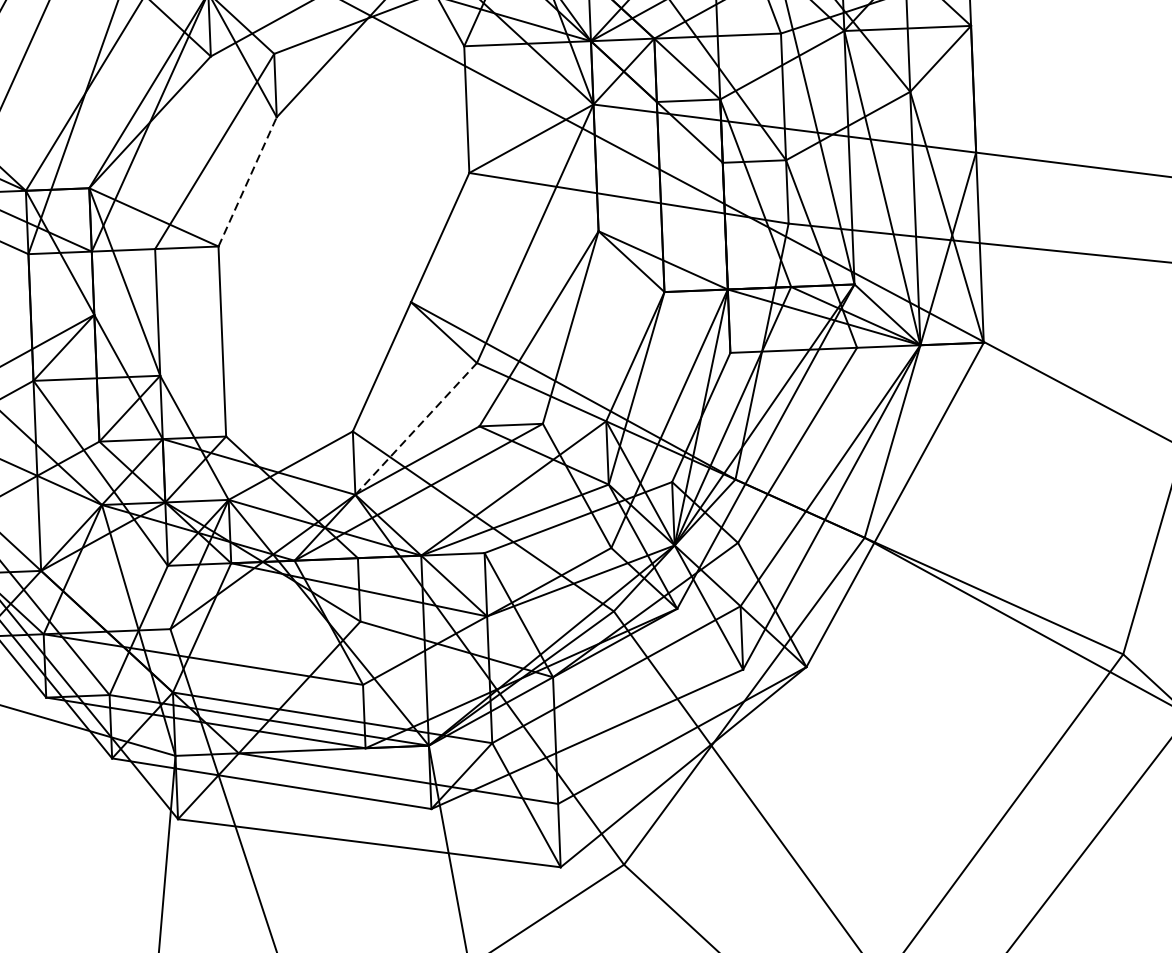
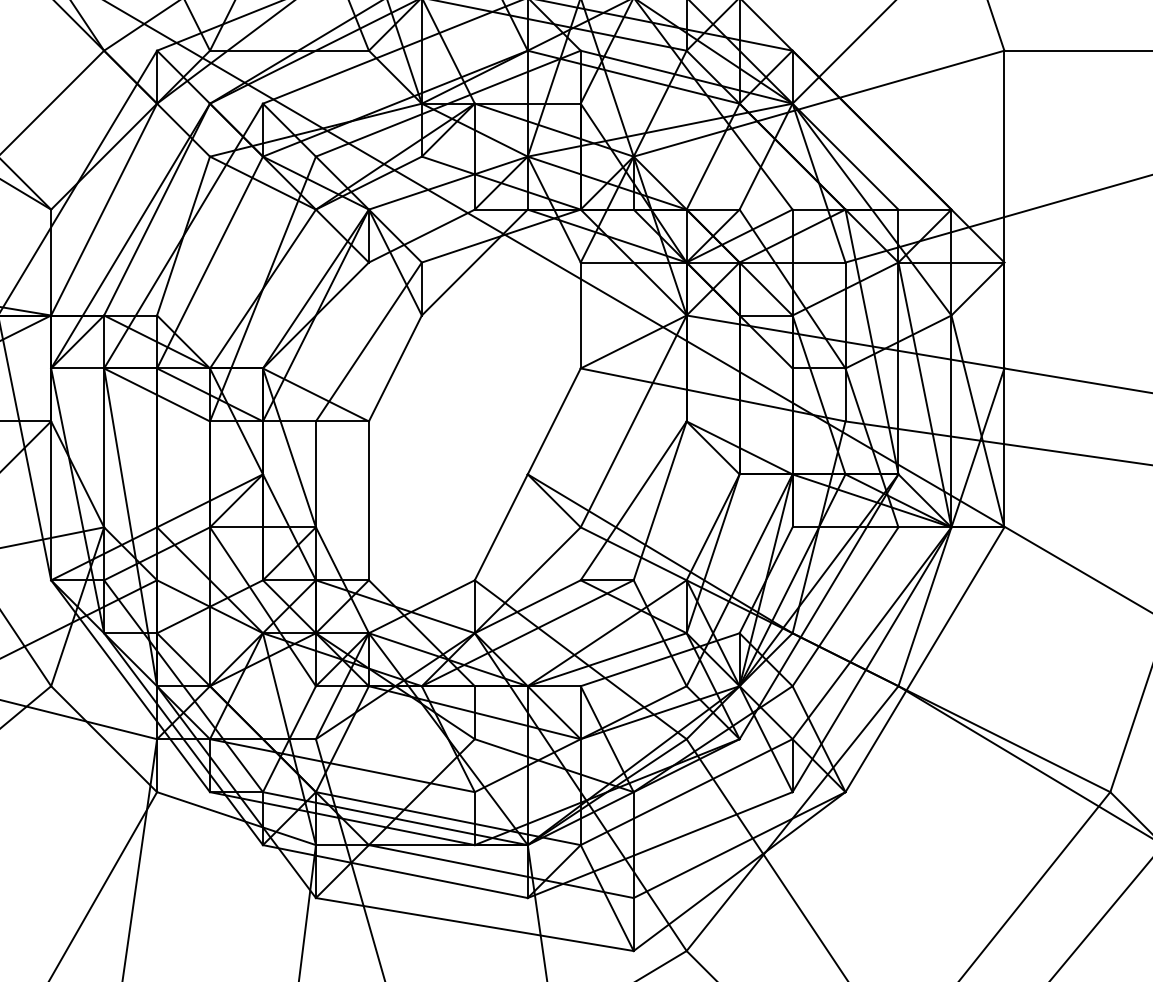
line: (247, 181) -> (395, 368), dashed -> solid
line: (415, 429) -> (527, 580), dashed -> solid

